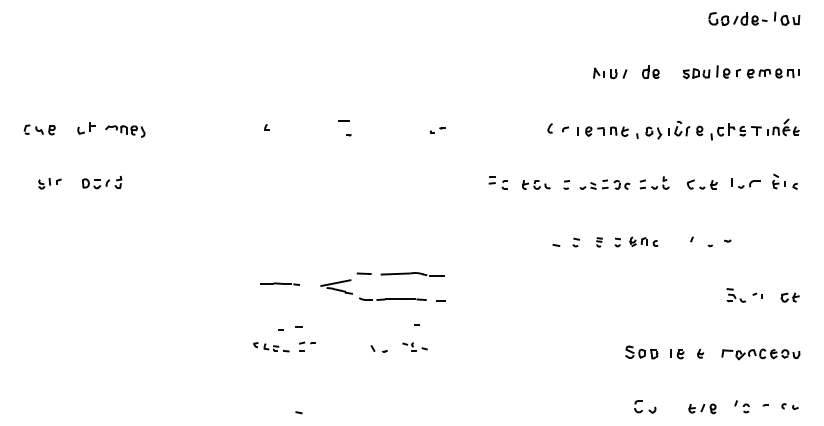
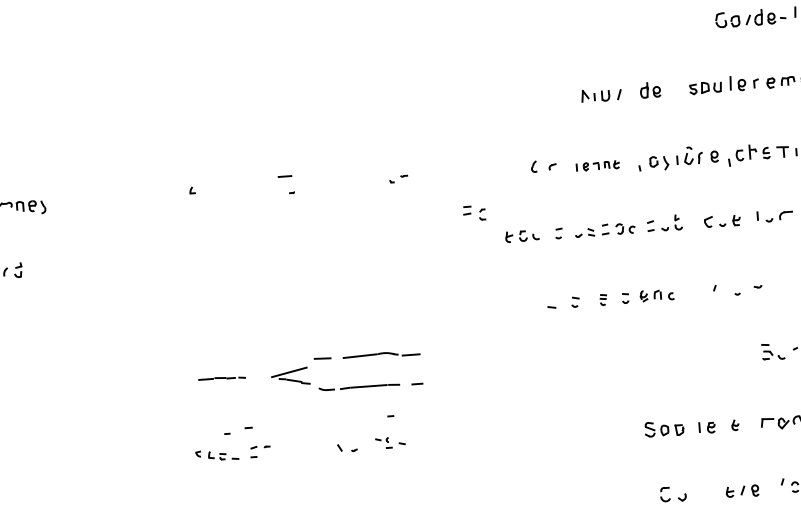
part: (602, 131) -> (597, 165), size x0.7
part: (497, 182) -> (473, 212), moved

